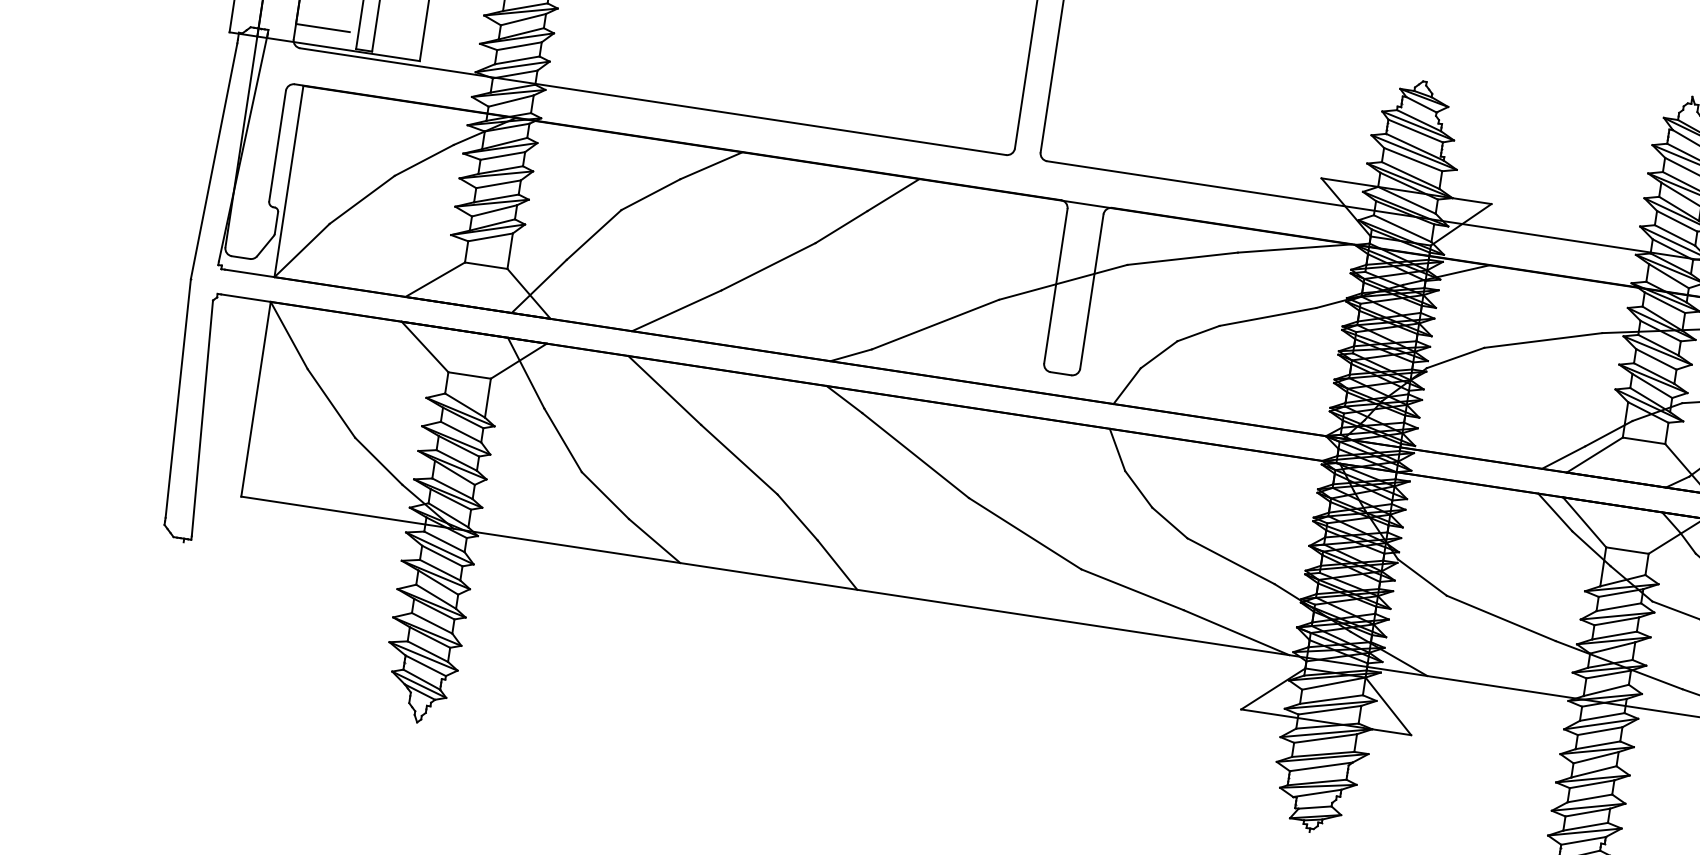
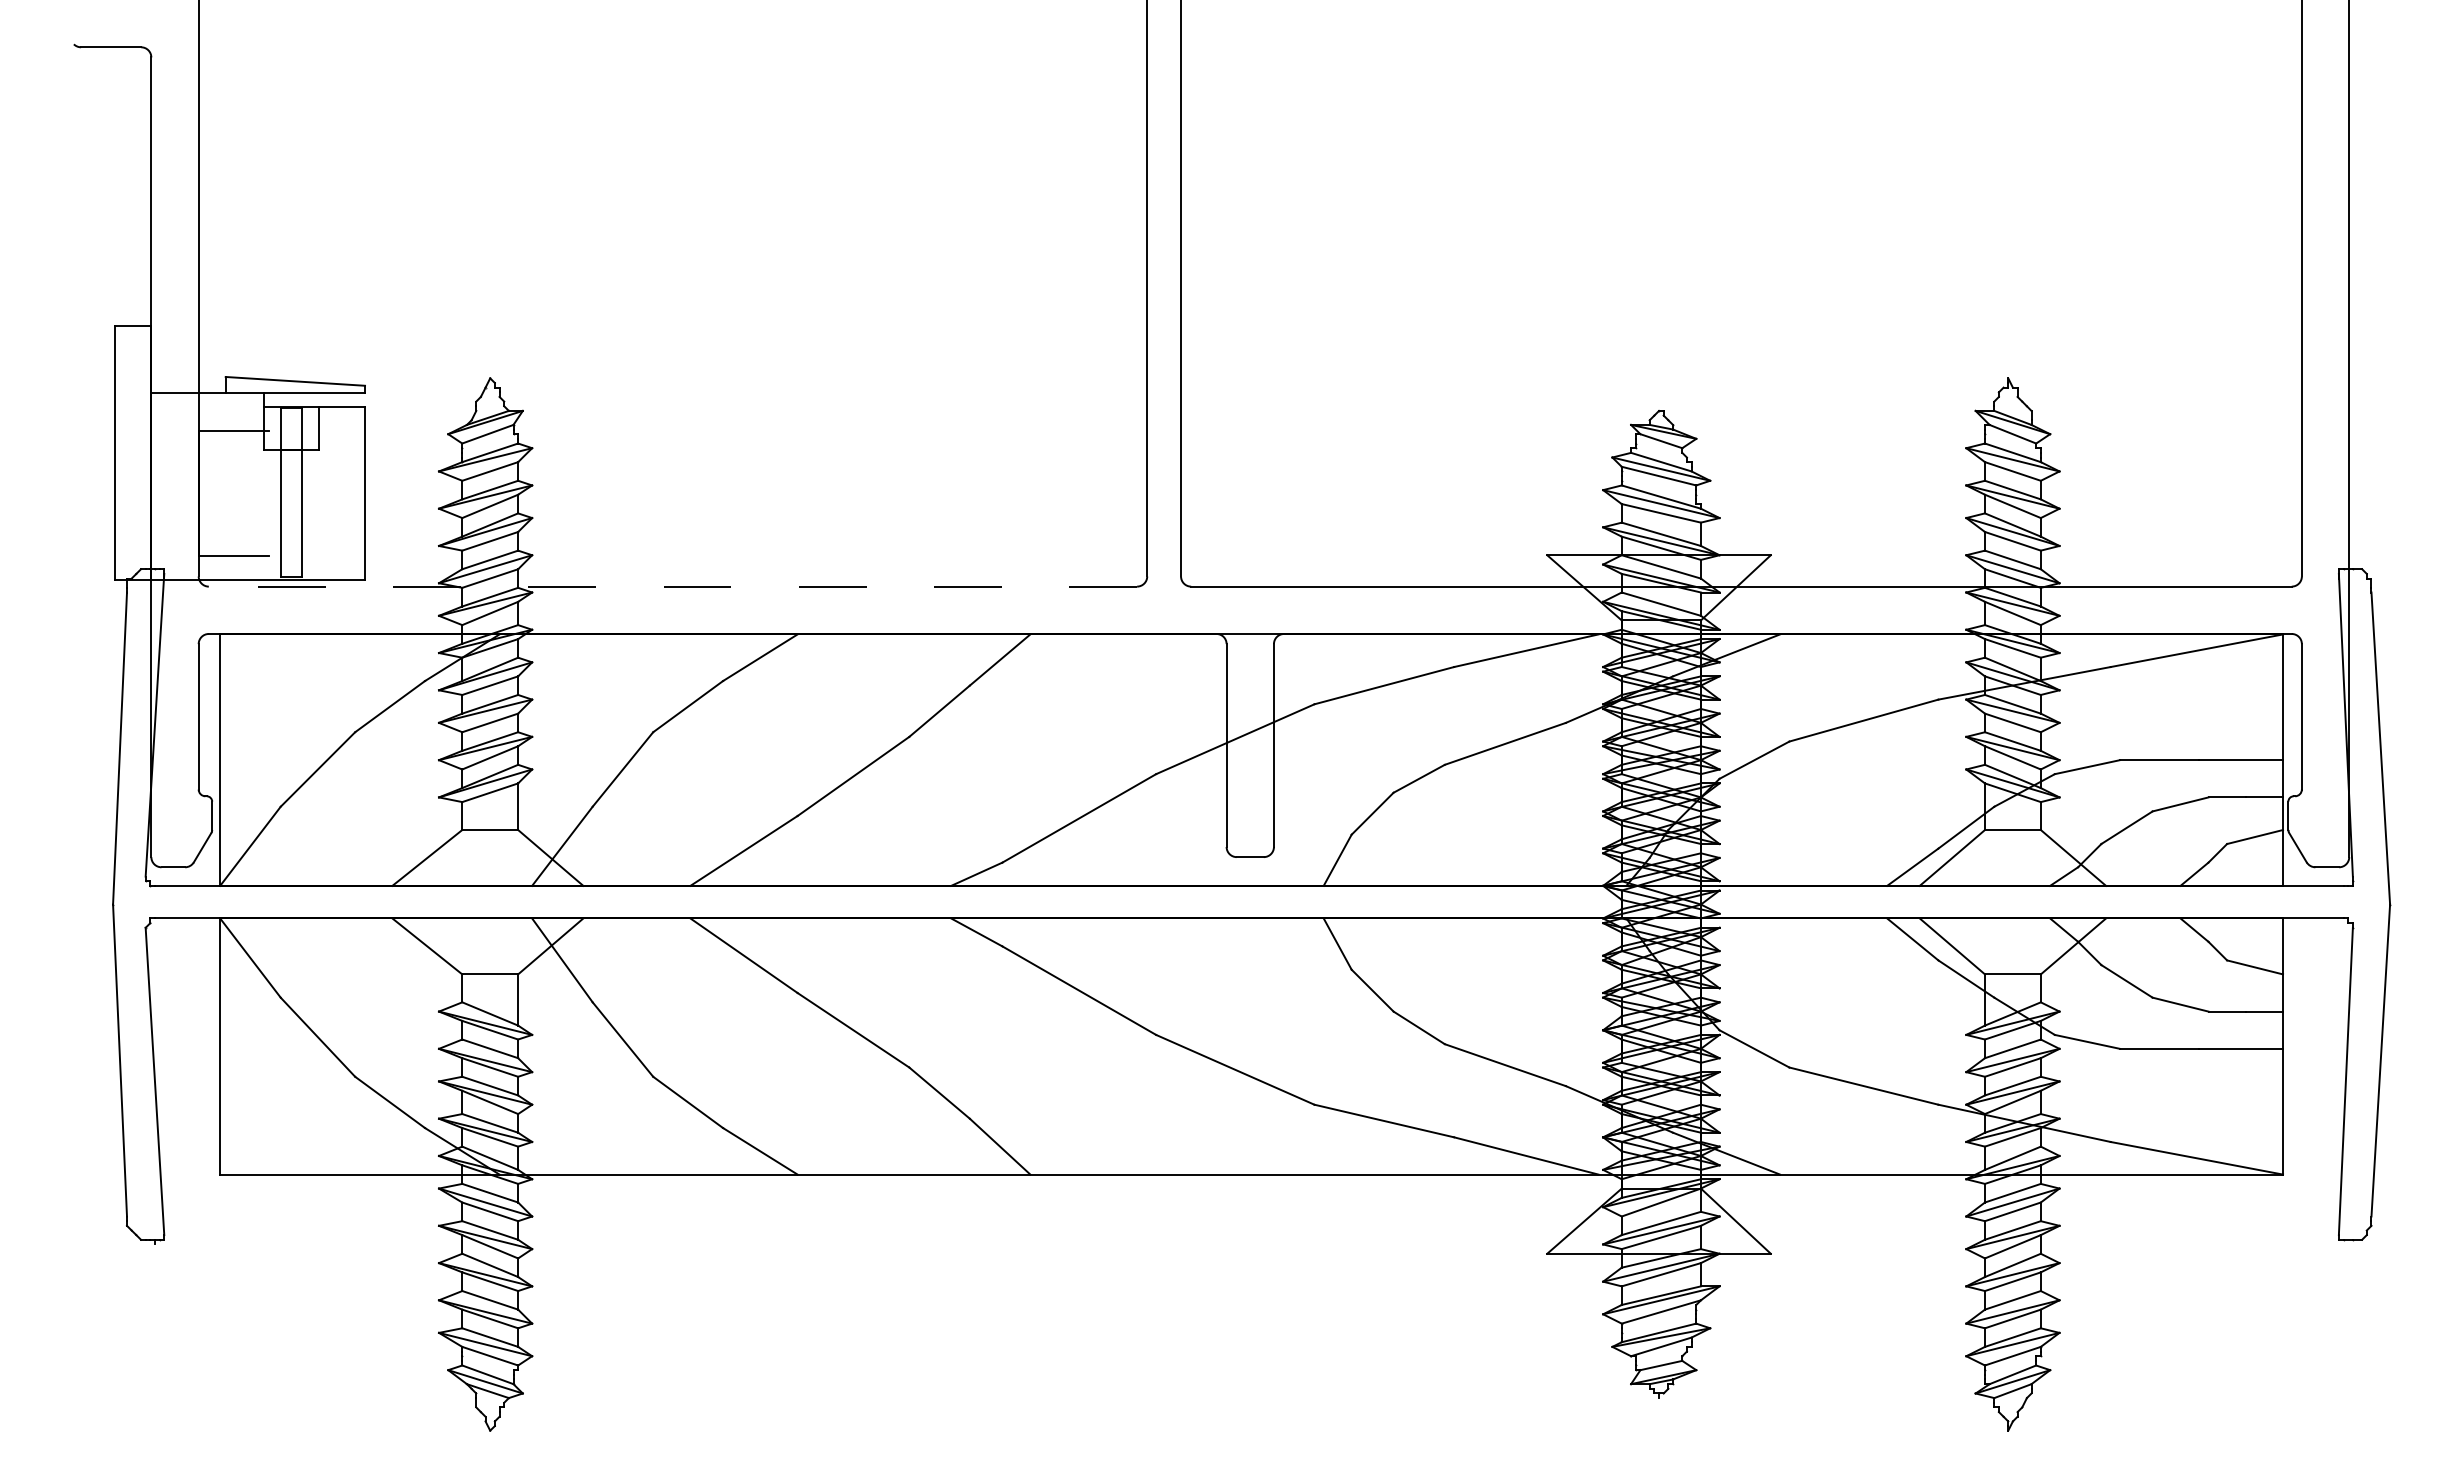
line: (652, 101) -> (672, 586), solid -> dashed

